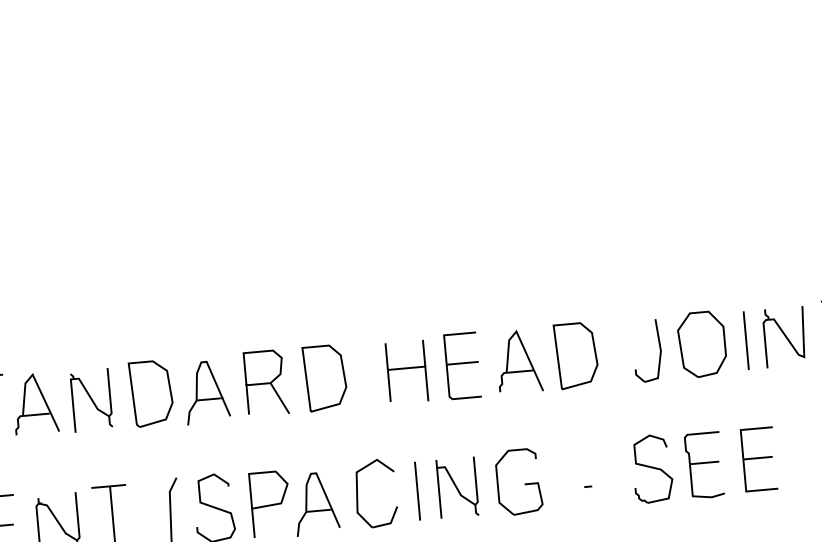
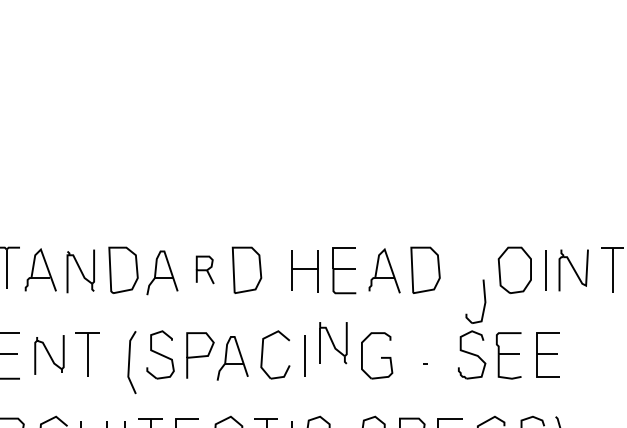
part: (658, 355) -> (483, 305), moved
part: (266, 382) -> (205, 269), size x0.6
part: (457, 488) -> (333, 343), moved

